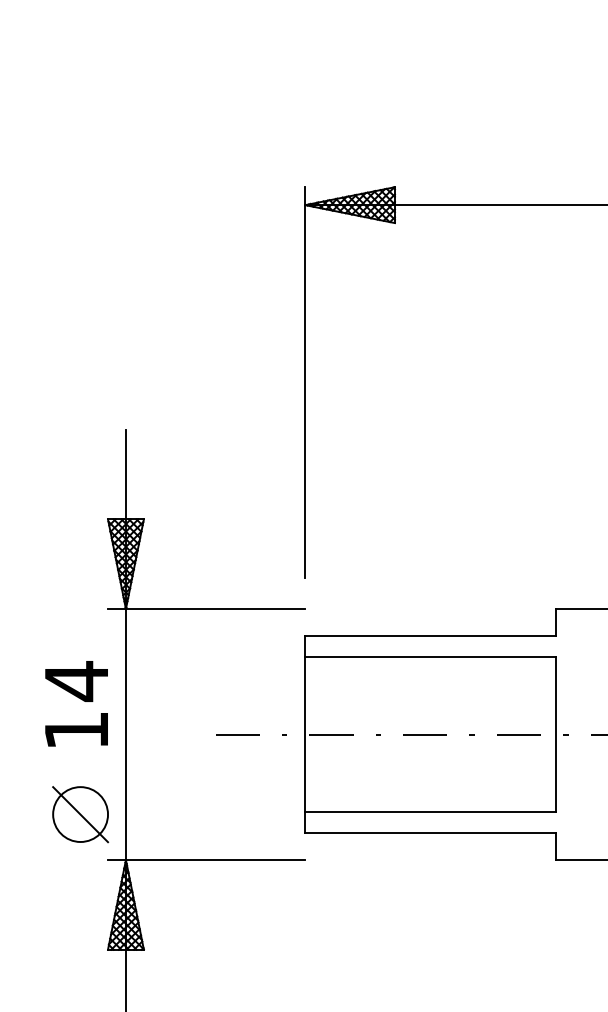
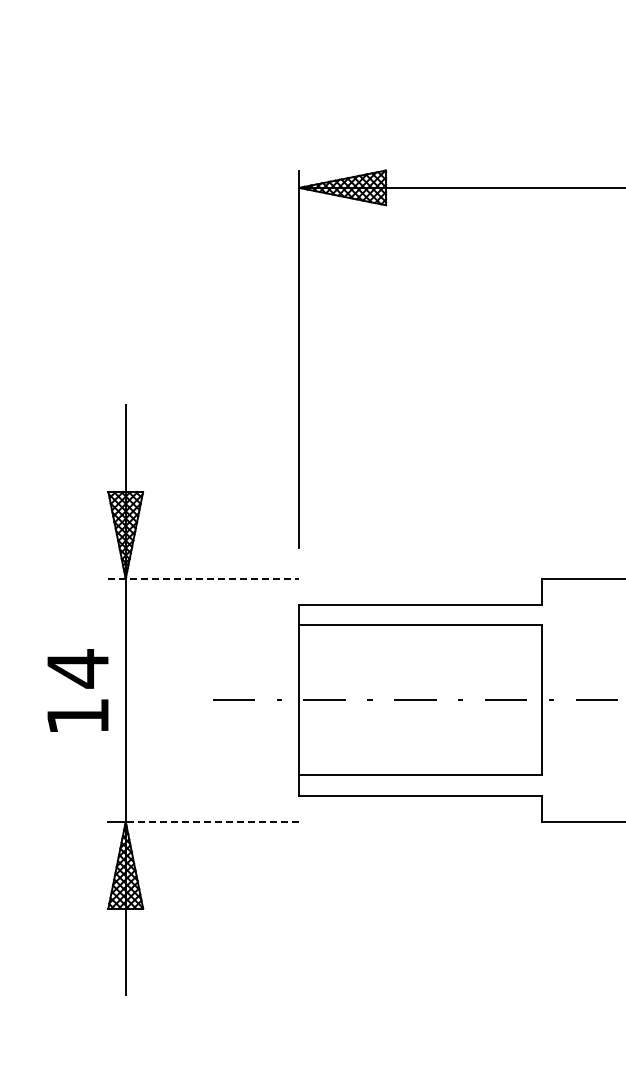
line: (207, 608) -> (204, 578), solid -> dashed
text: (76, 703) -> (77, 690), moved
part: (80, 814) -> (81, 777), removed
line: (215, 859) -> (212, 821), solid -> dashed

